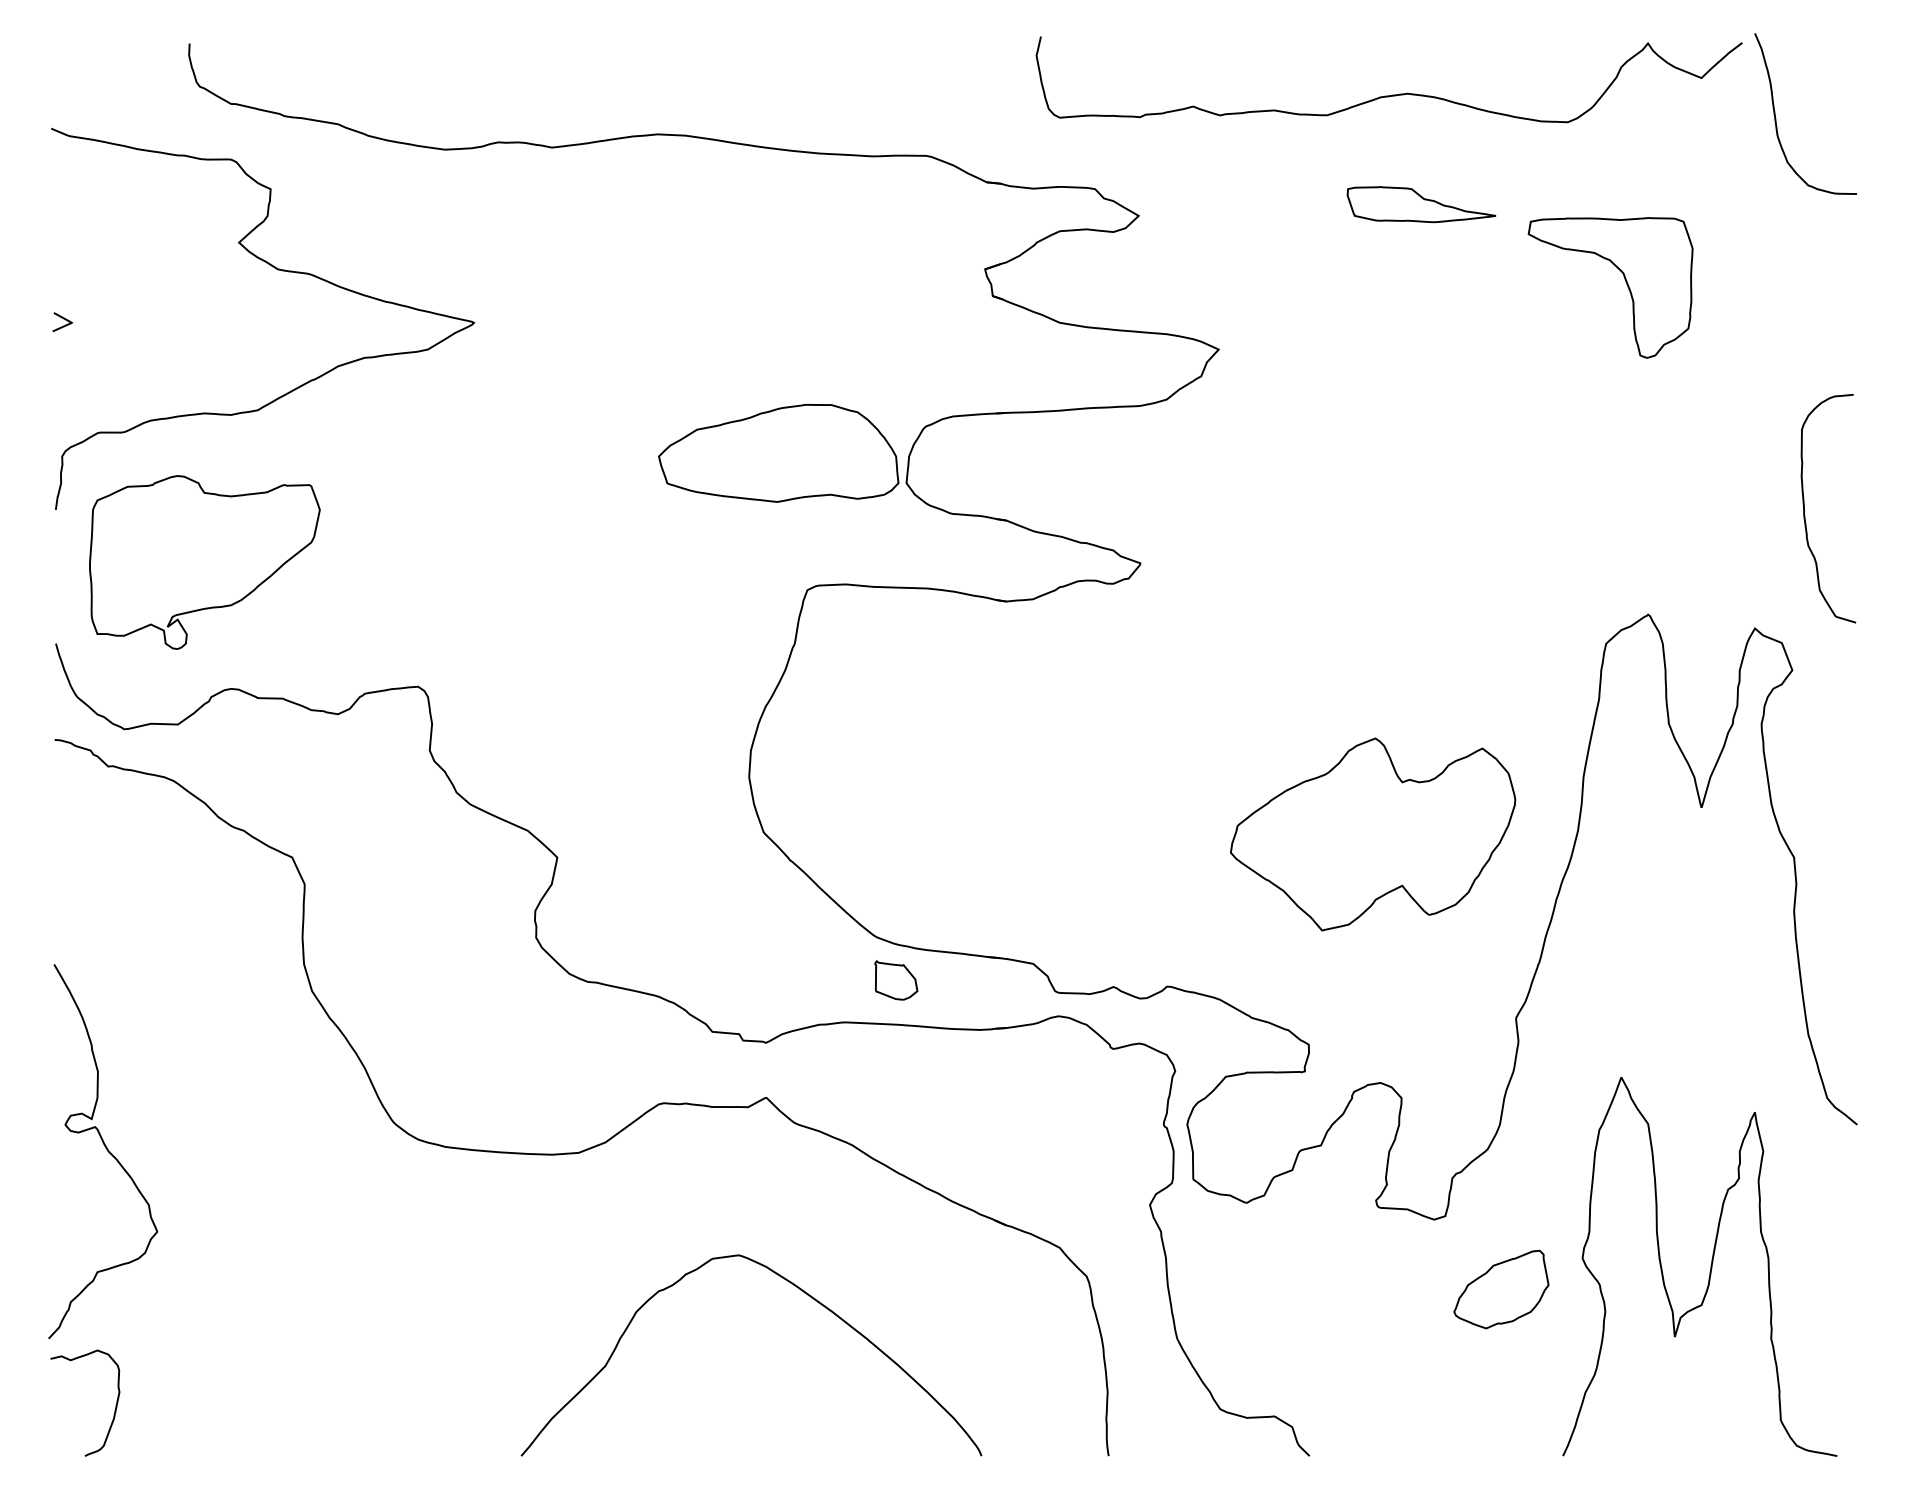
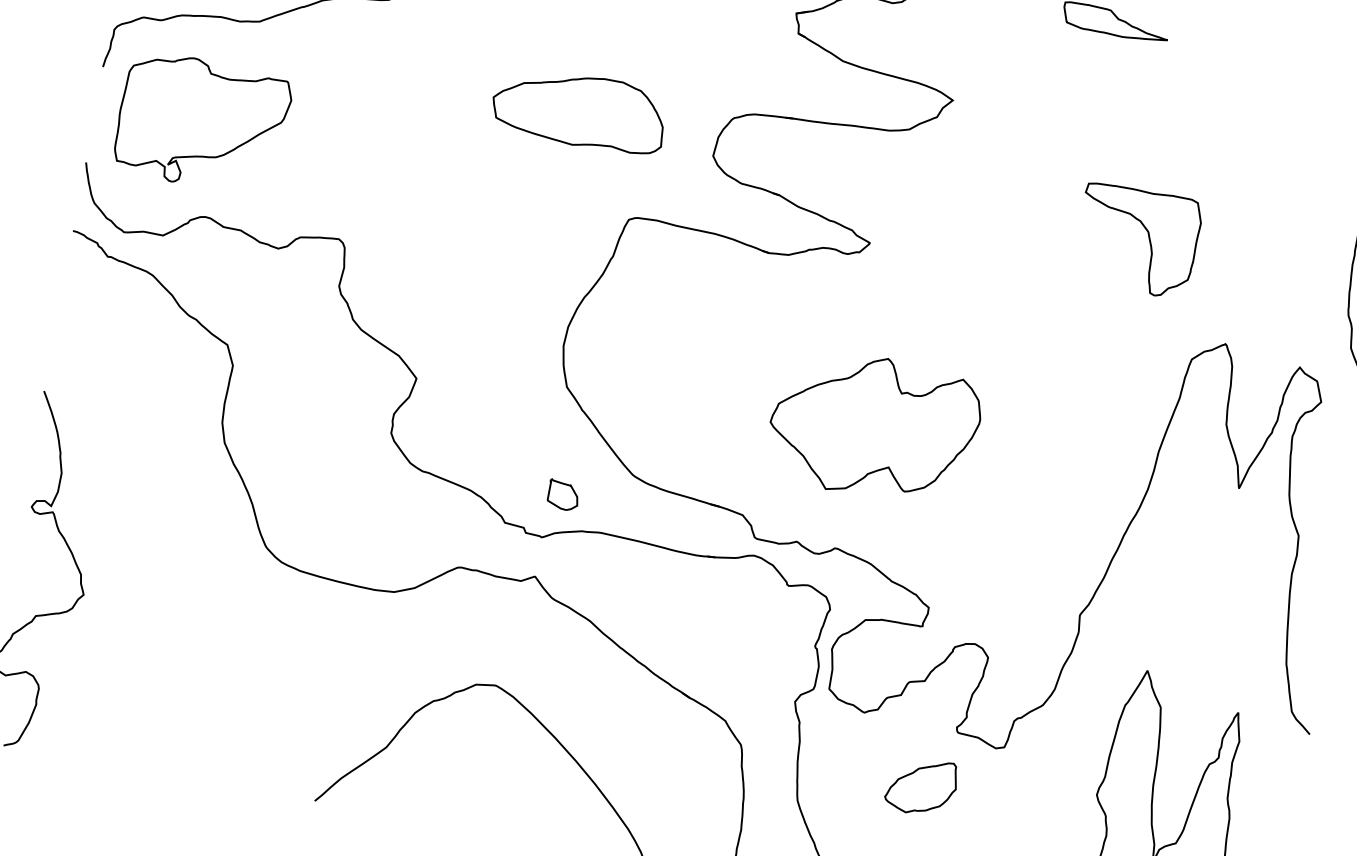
part: (1625, 282) -> (1148, 239), moved
part: (778, 453) -> (579, 110), moved
part: (1373, 834) -> (874, 427), moved
part: (896, 980) -> (563, 495), moved
part: (1501, 1289) -> (921, 786), moved

